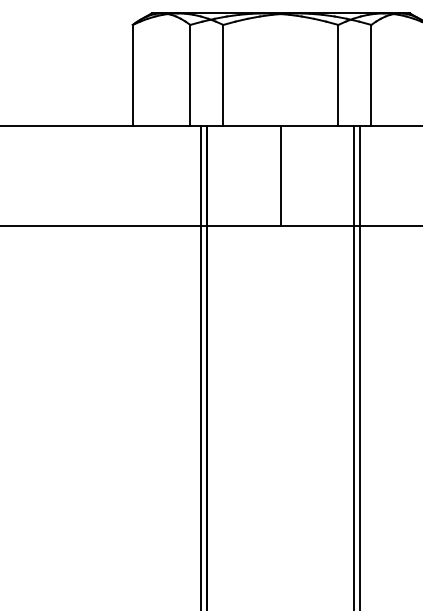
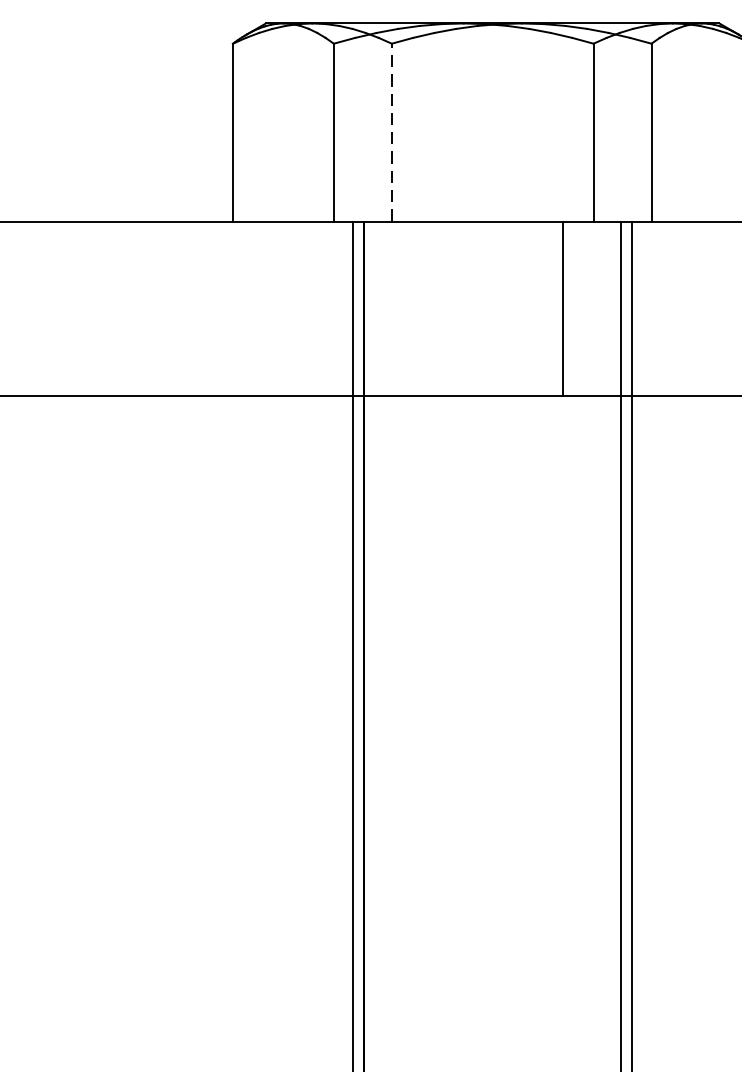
line: (223, 75) -> (392, 132), solid -> dashed
line: (280, 175) -> (562, 307), moved

